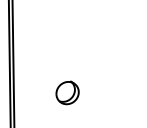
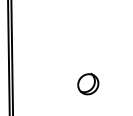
part: (67, 92) -> (88, 83), moved

